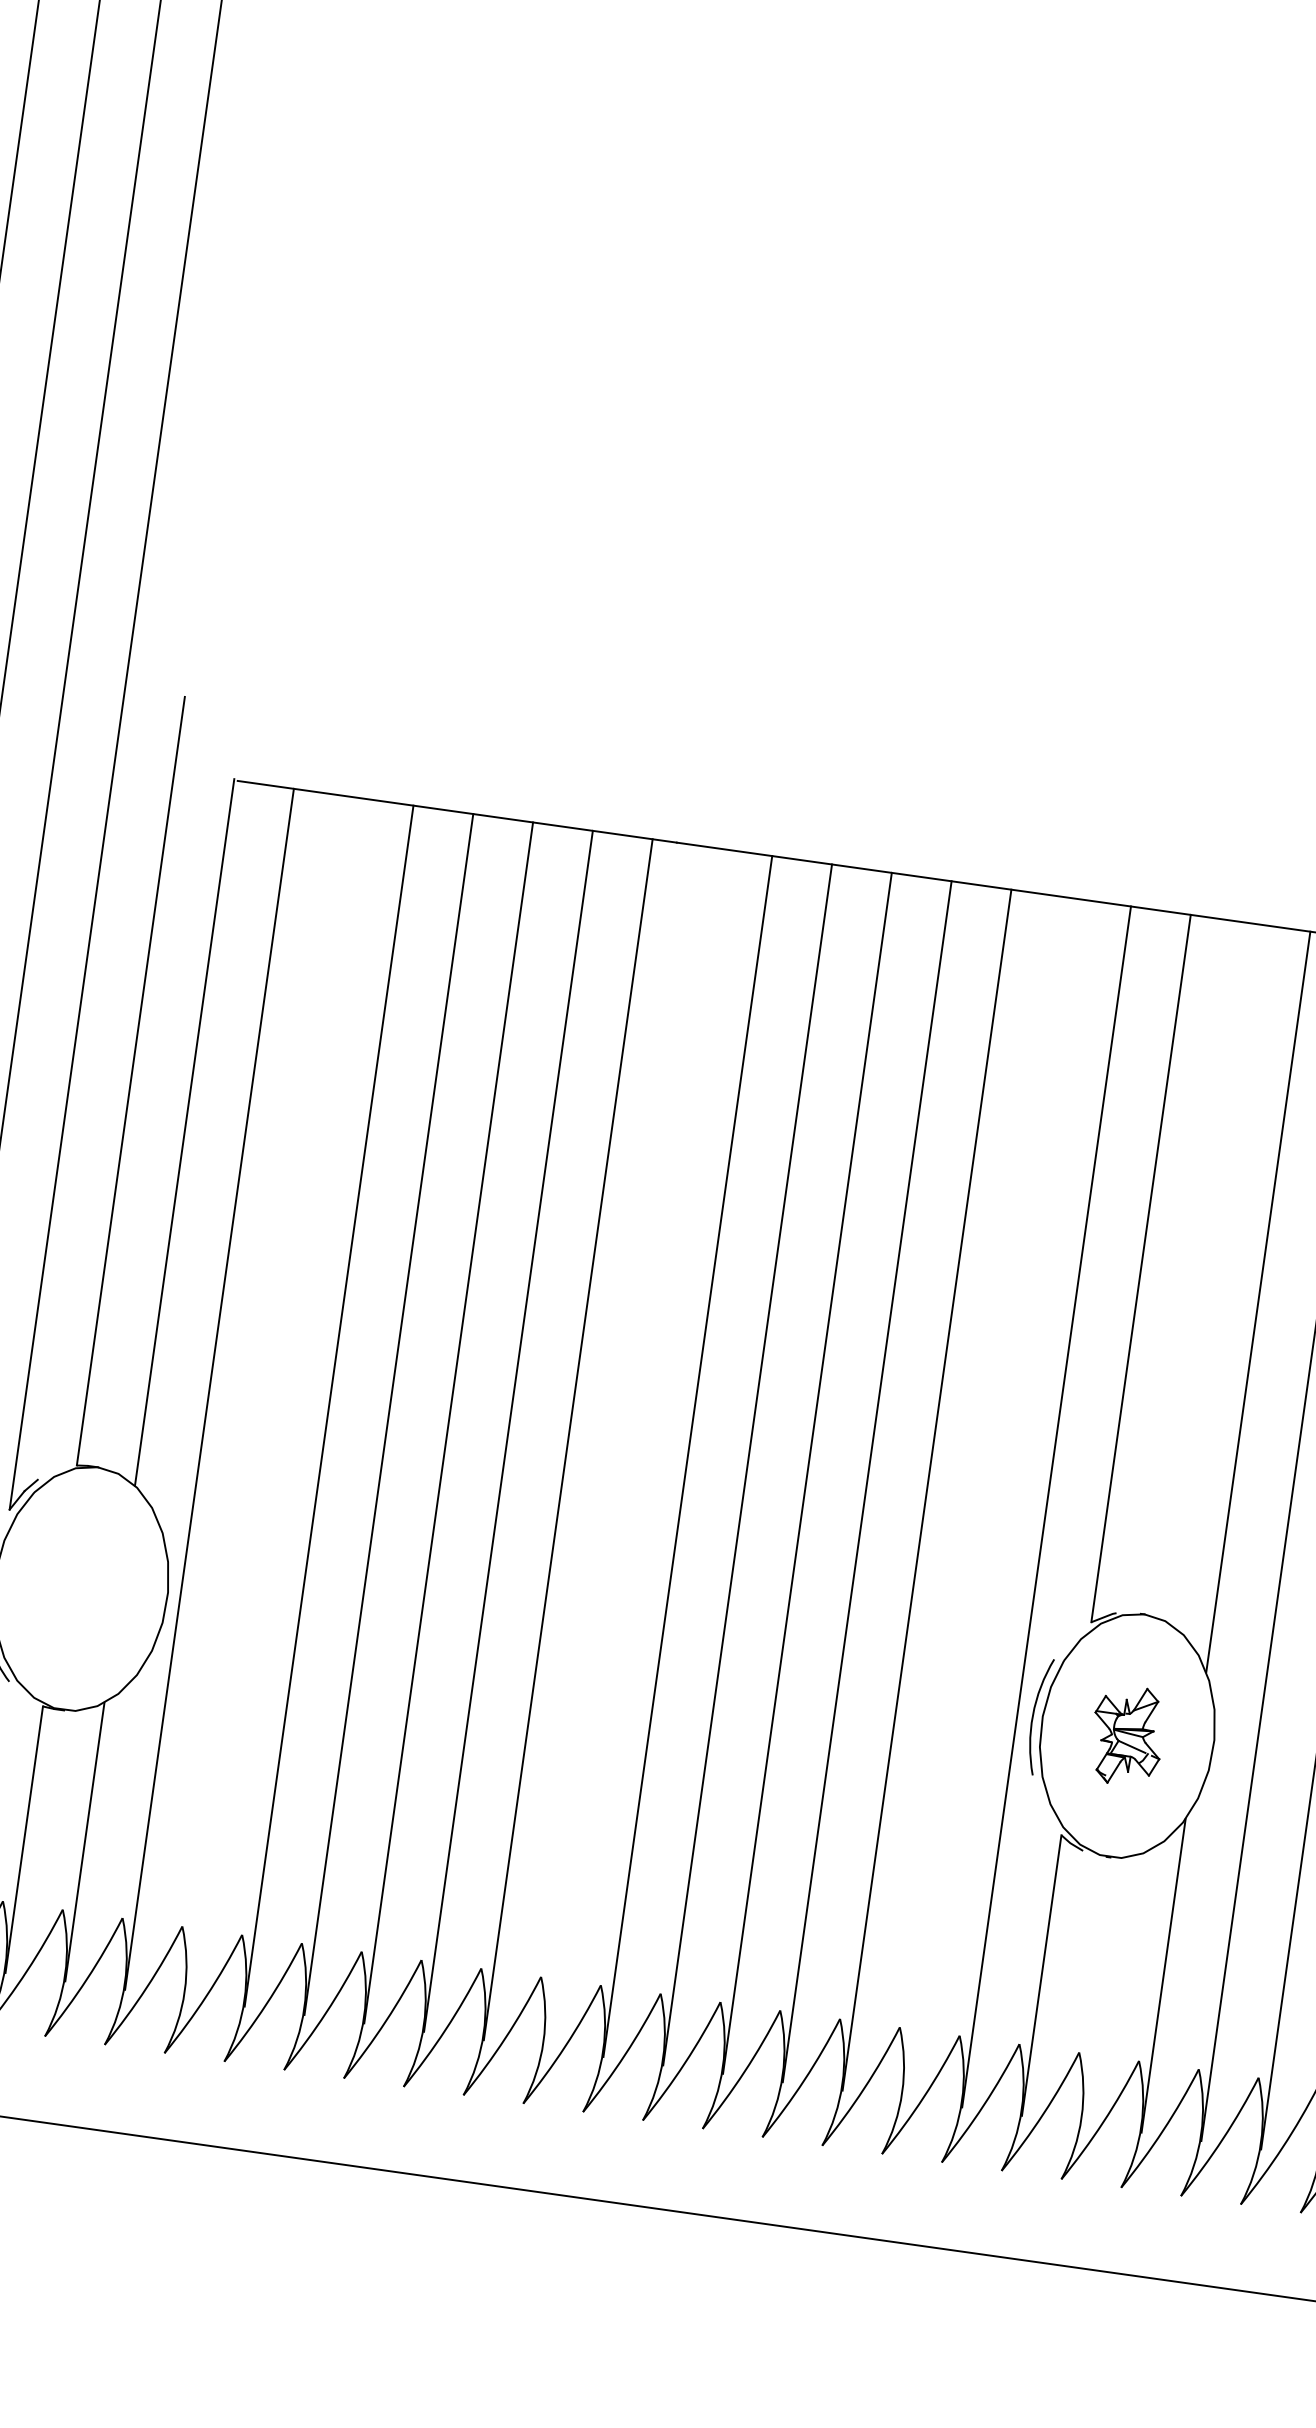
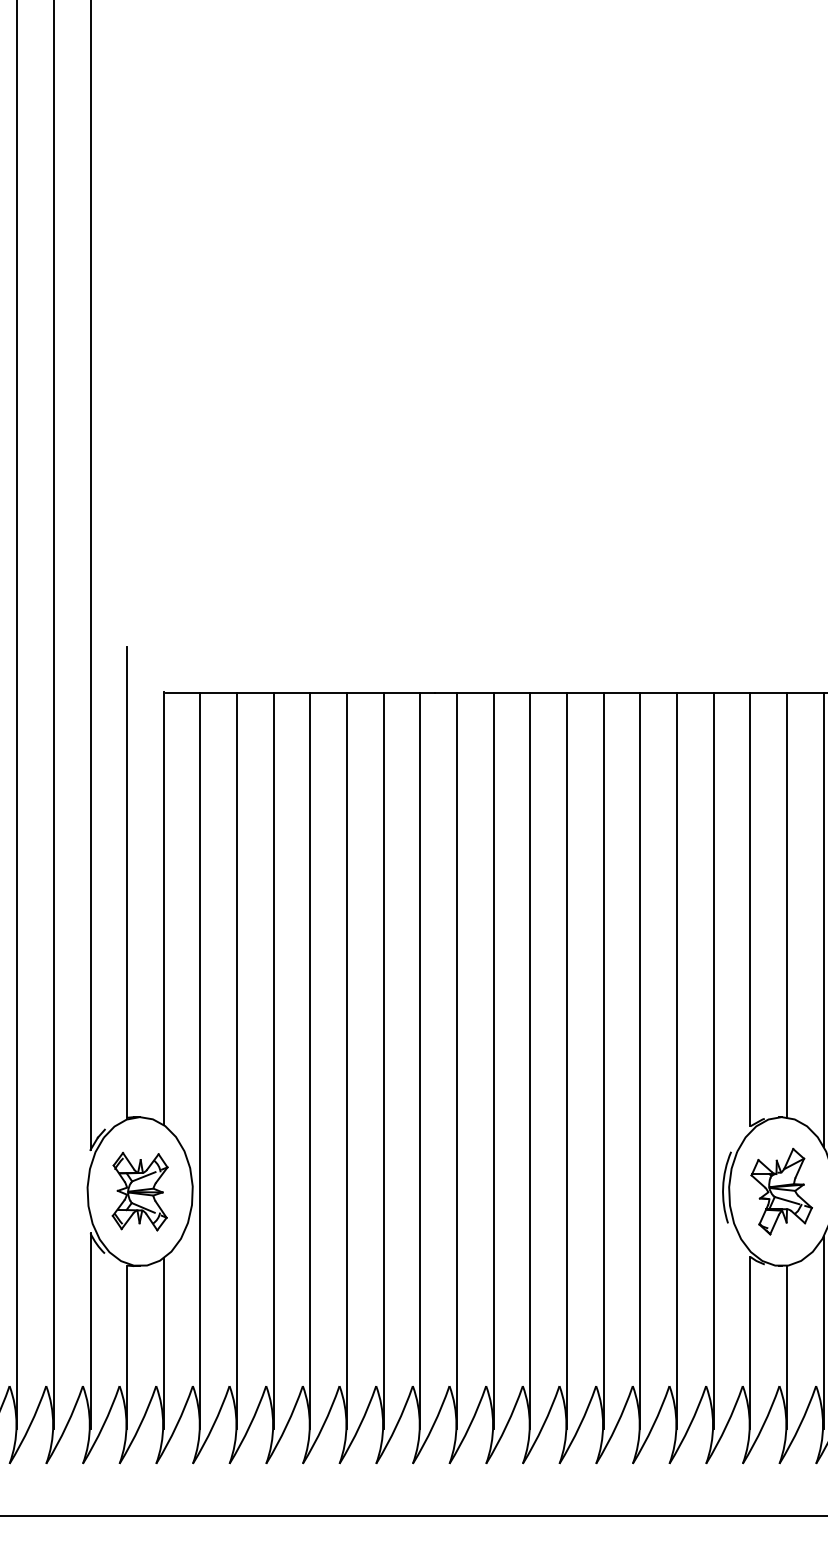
line: (1202, 1268) -> (787, 904), added
line: (269, 1397) -> (237, 1060), added
line: (628, 1447) -> (457, 1060), added
line: (987, 1498) -> (677, 1060), added
part: (80, 1588) -> (139, 1191), added
part: (1127, 1735) -> (781, 1191), size x1.43
line: (1101, 1989) -> (787, 1346), added

